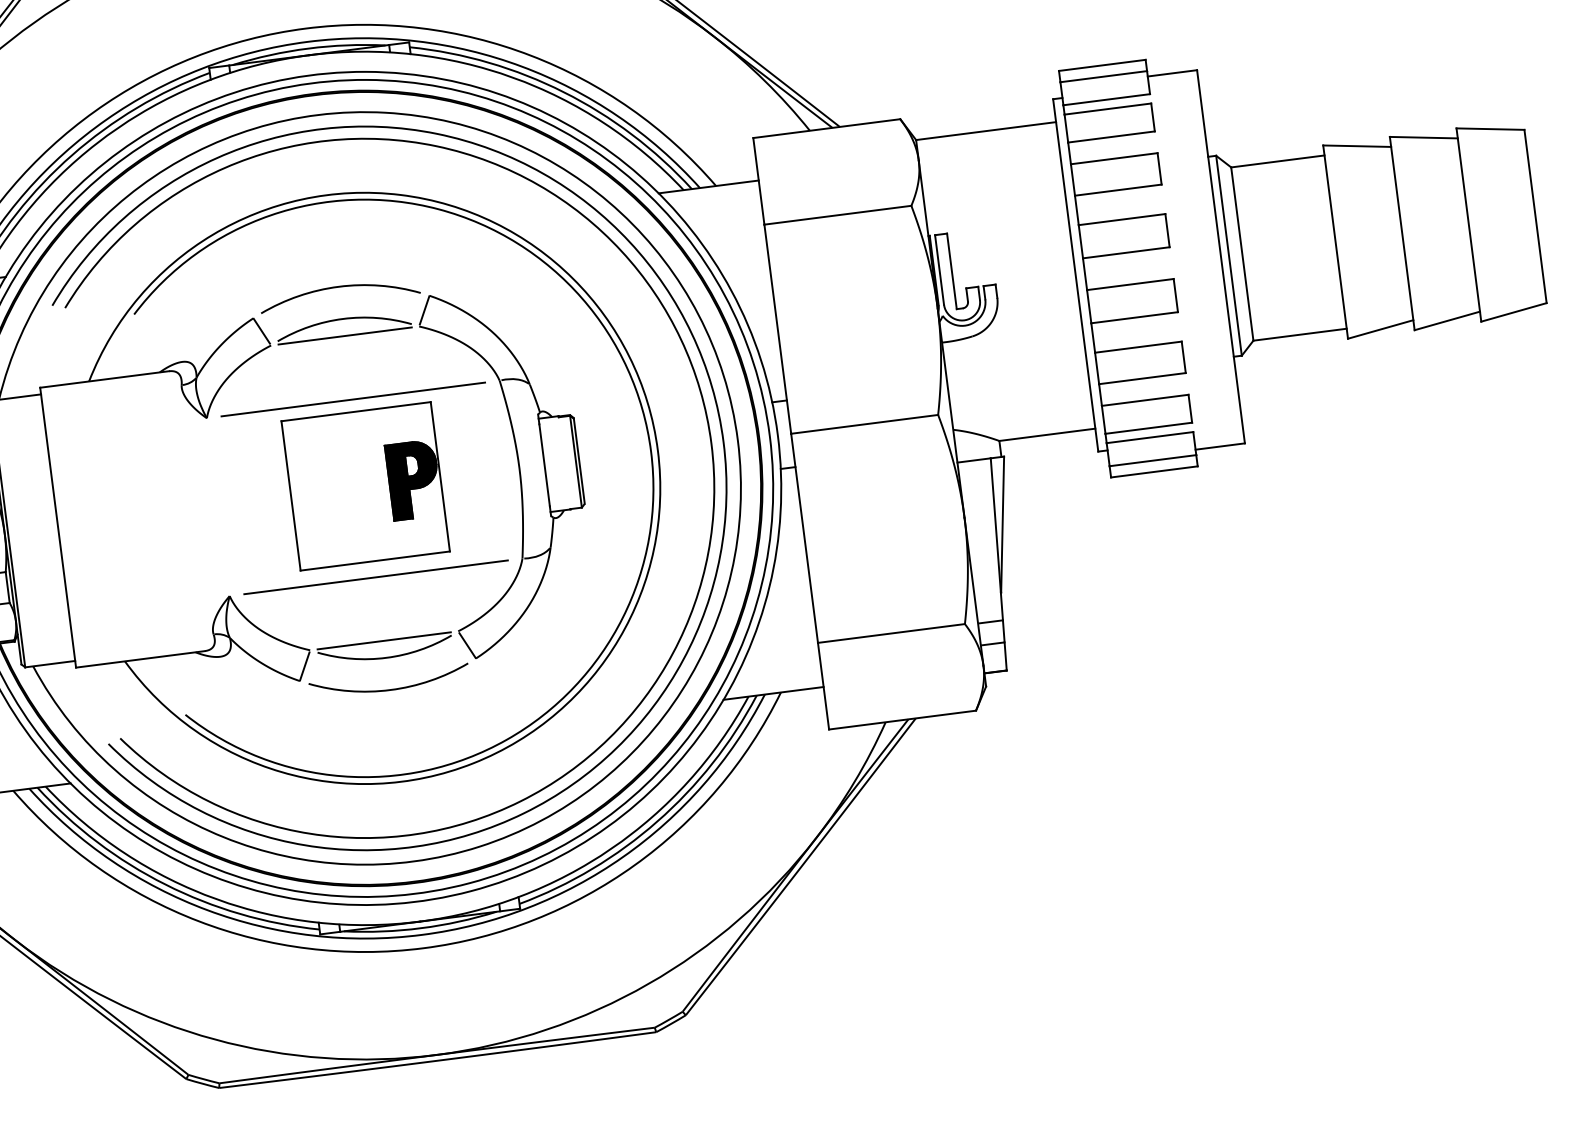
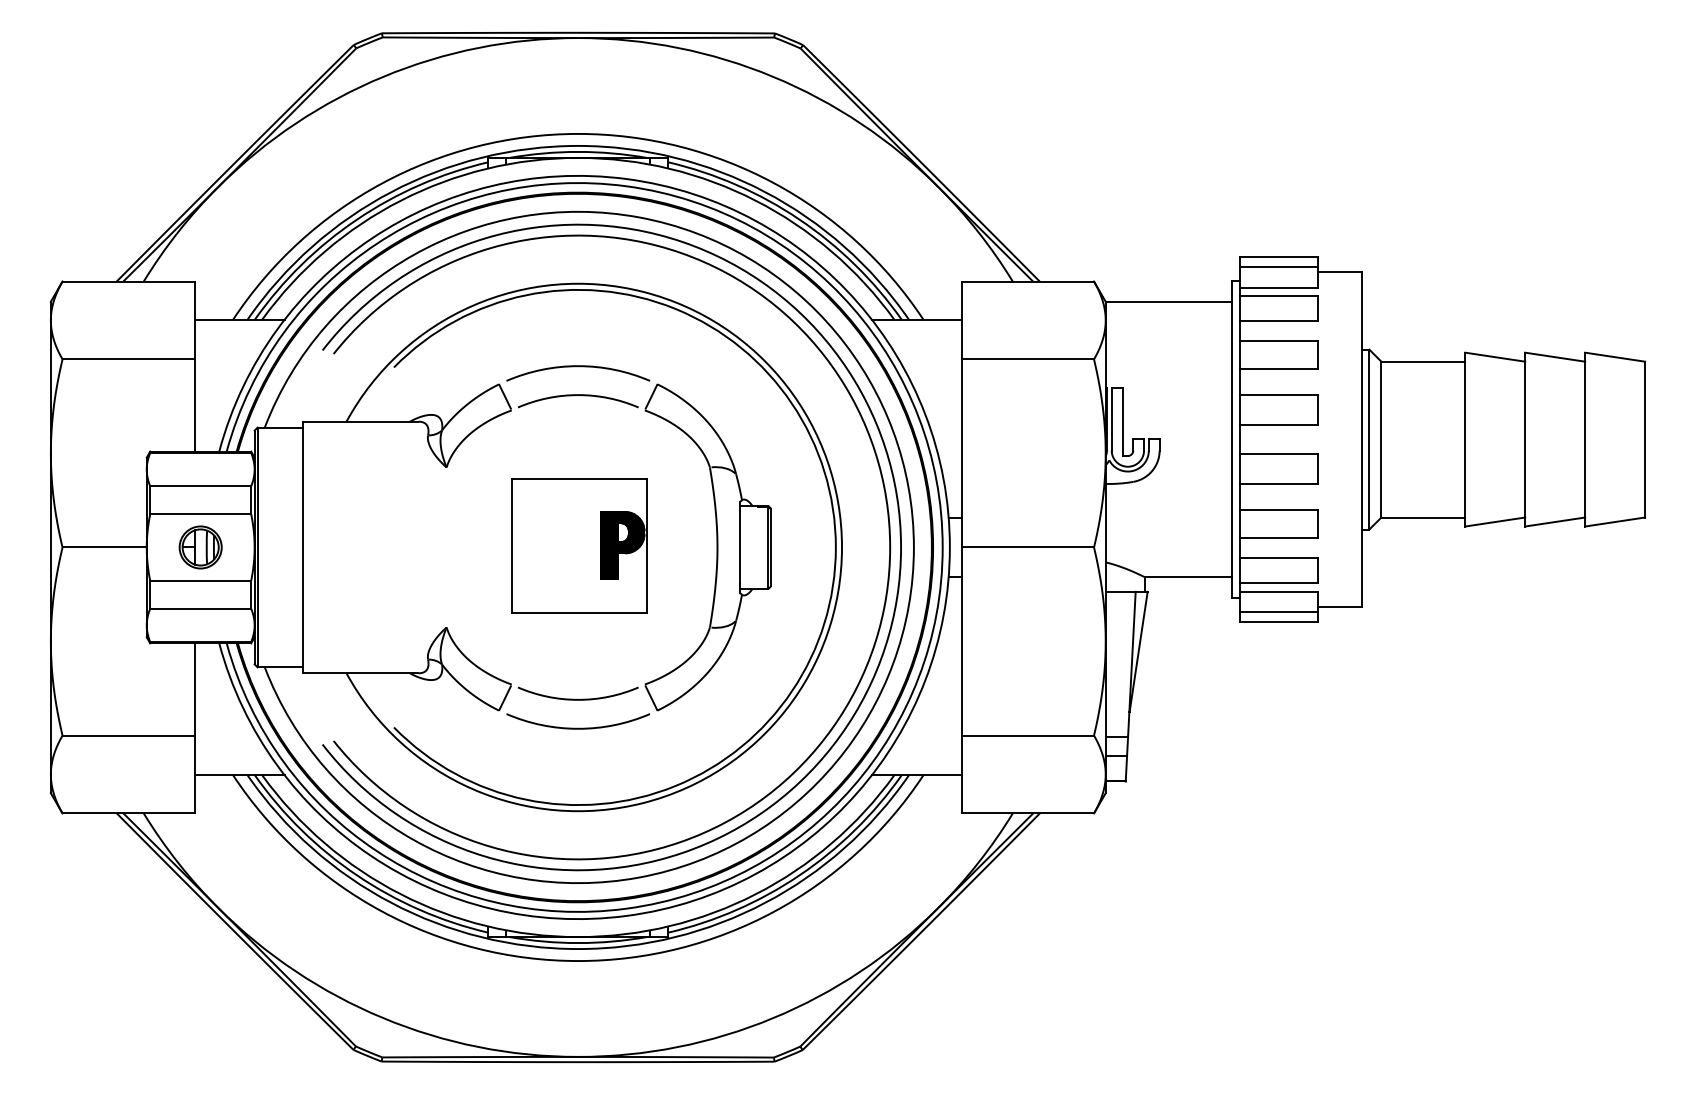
line: (345, 336) -> (578, 410), removed
line: (352, 399) -> (577, 467), removed
line: (375, 577) -> (577, 627), removed
line: (384, 640) -> (578, 684), removed

